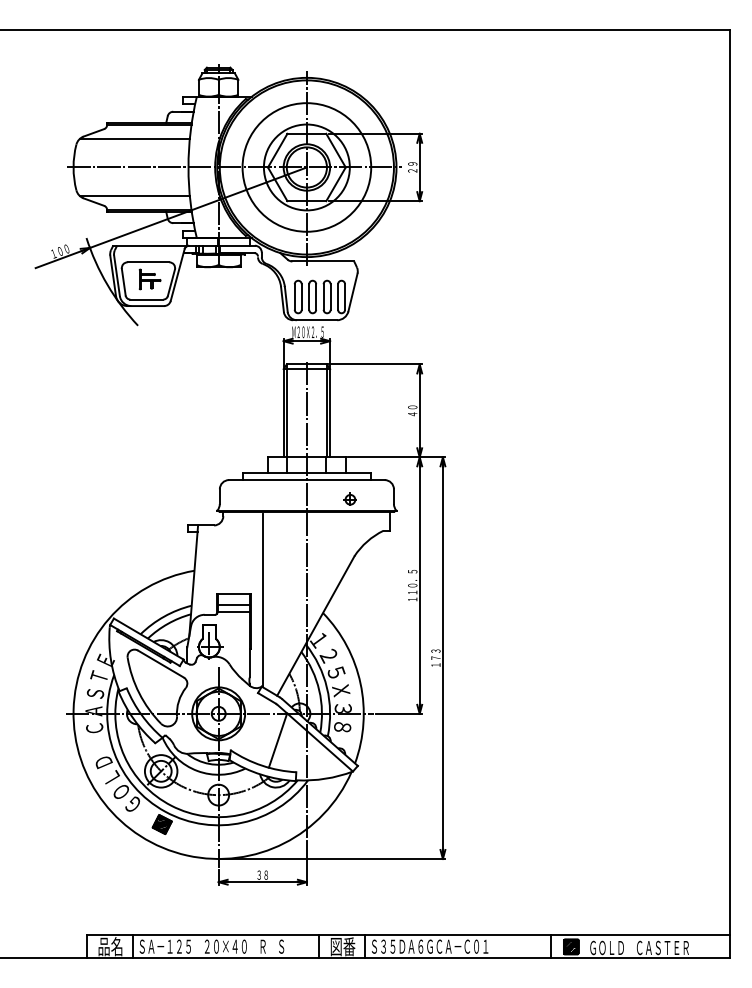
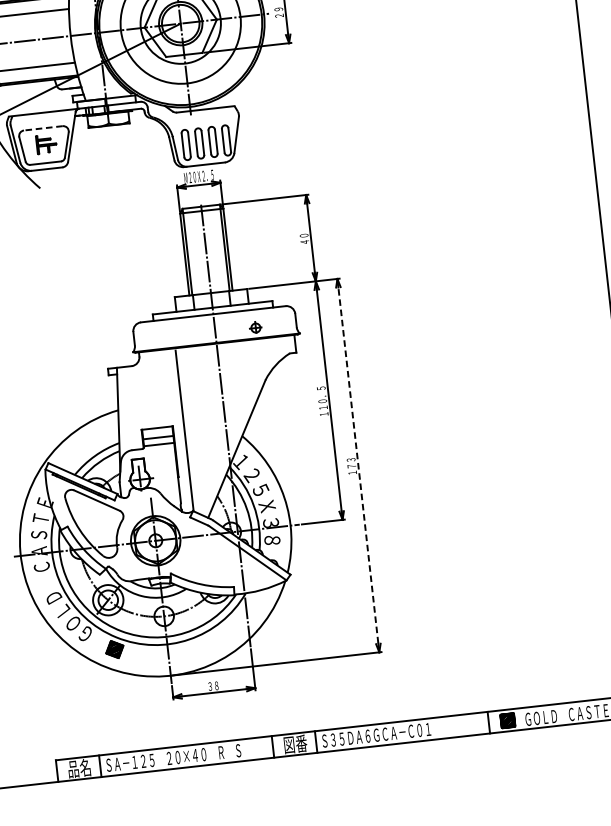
line: (148, 262) -> (43, 128), solid -> dashed
line: (442, 658) -> (358, 466), solid -> dashed
line: (277, 740) -> (213, 559), removed

